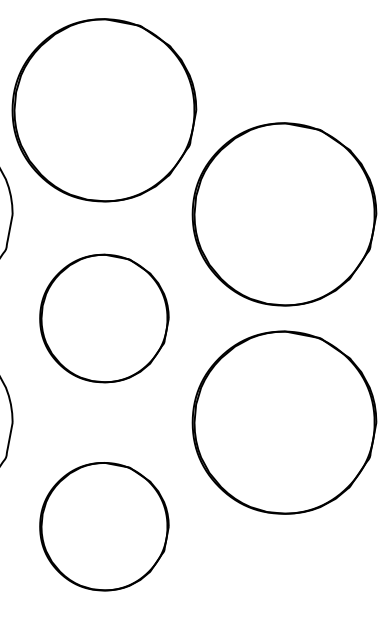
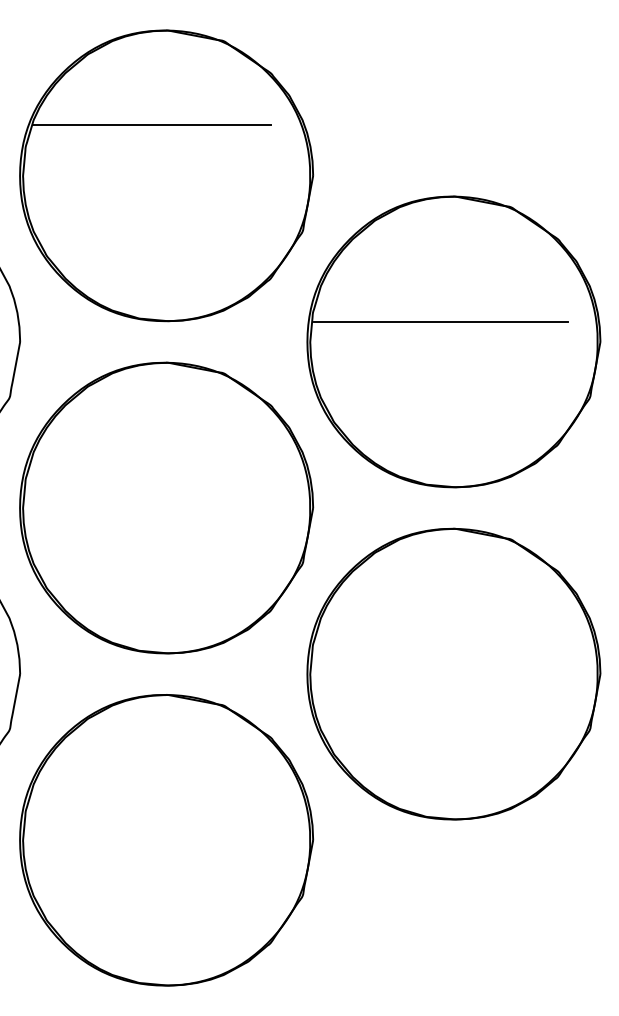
line: (94, 78) -> (150, 125), added
line: (276, 202) -> (441, 322), added
part: (104, 318) -> (166, 508), size x1.43
part: (104, 526) -> (166, 839), size x1.43

